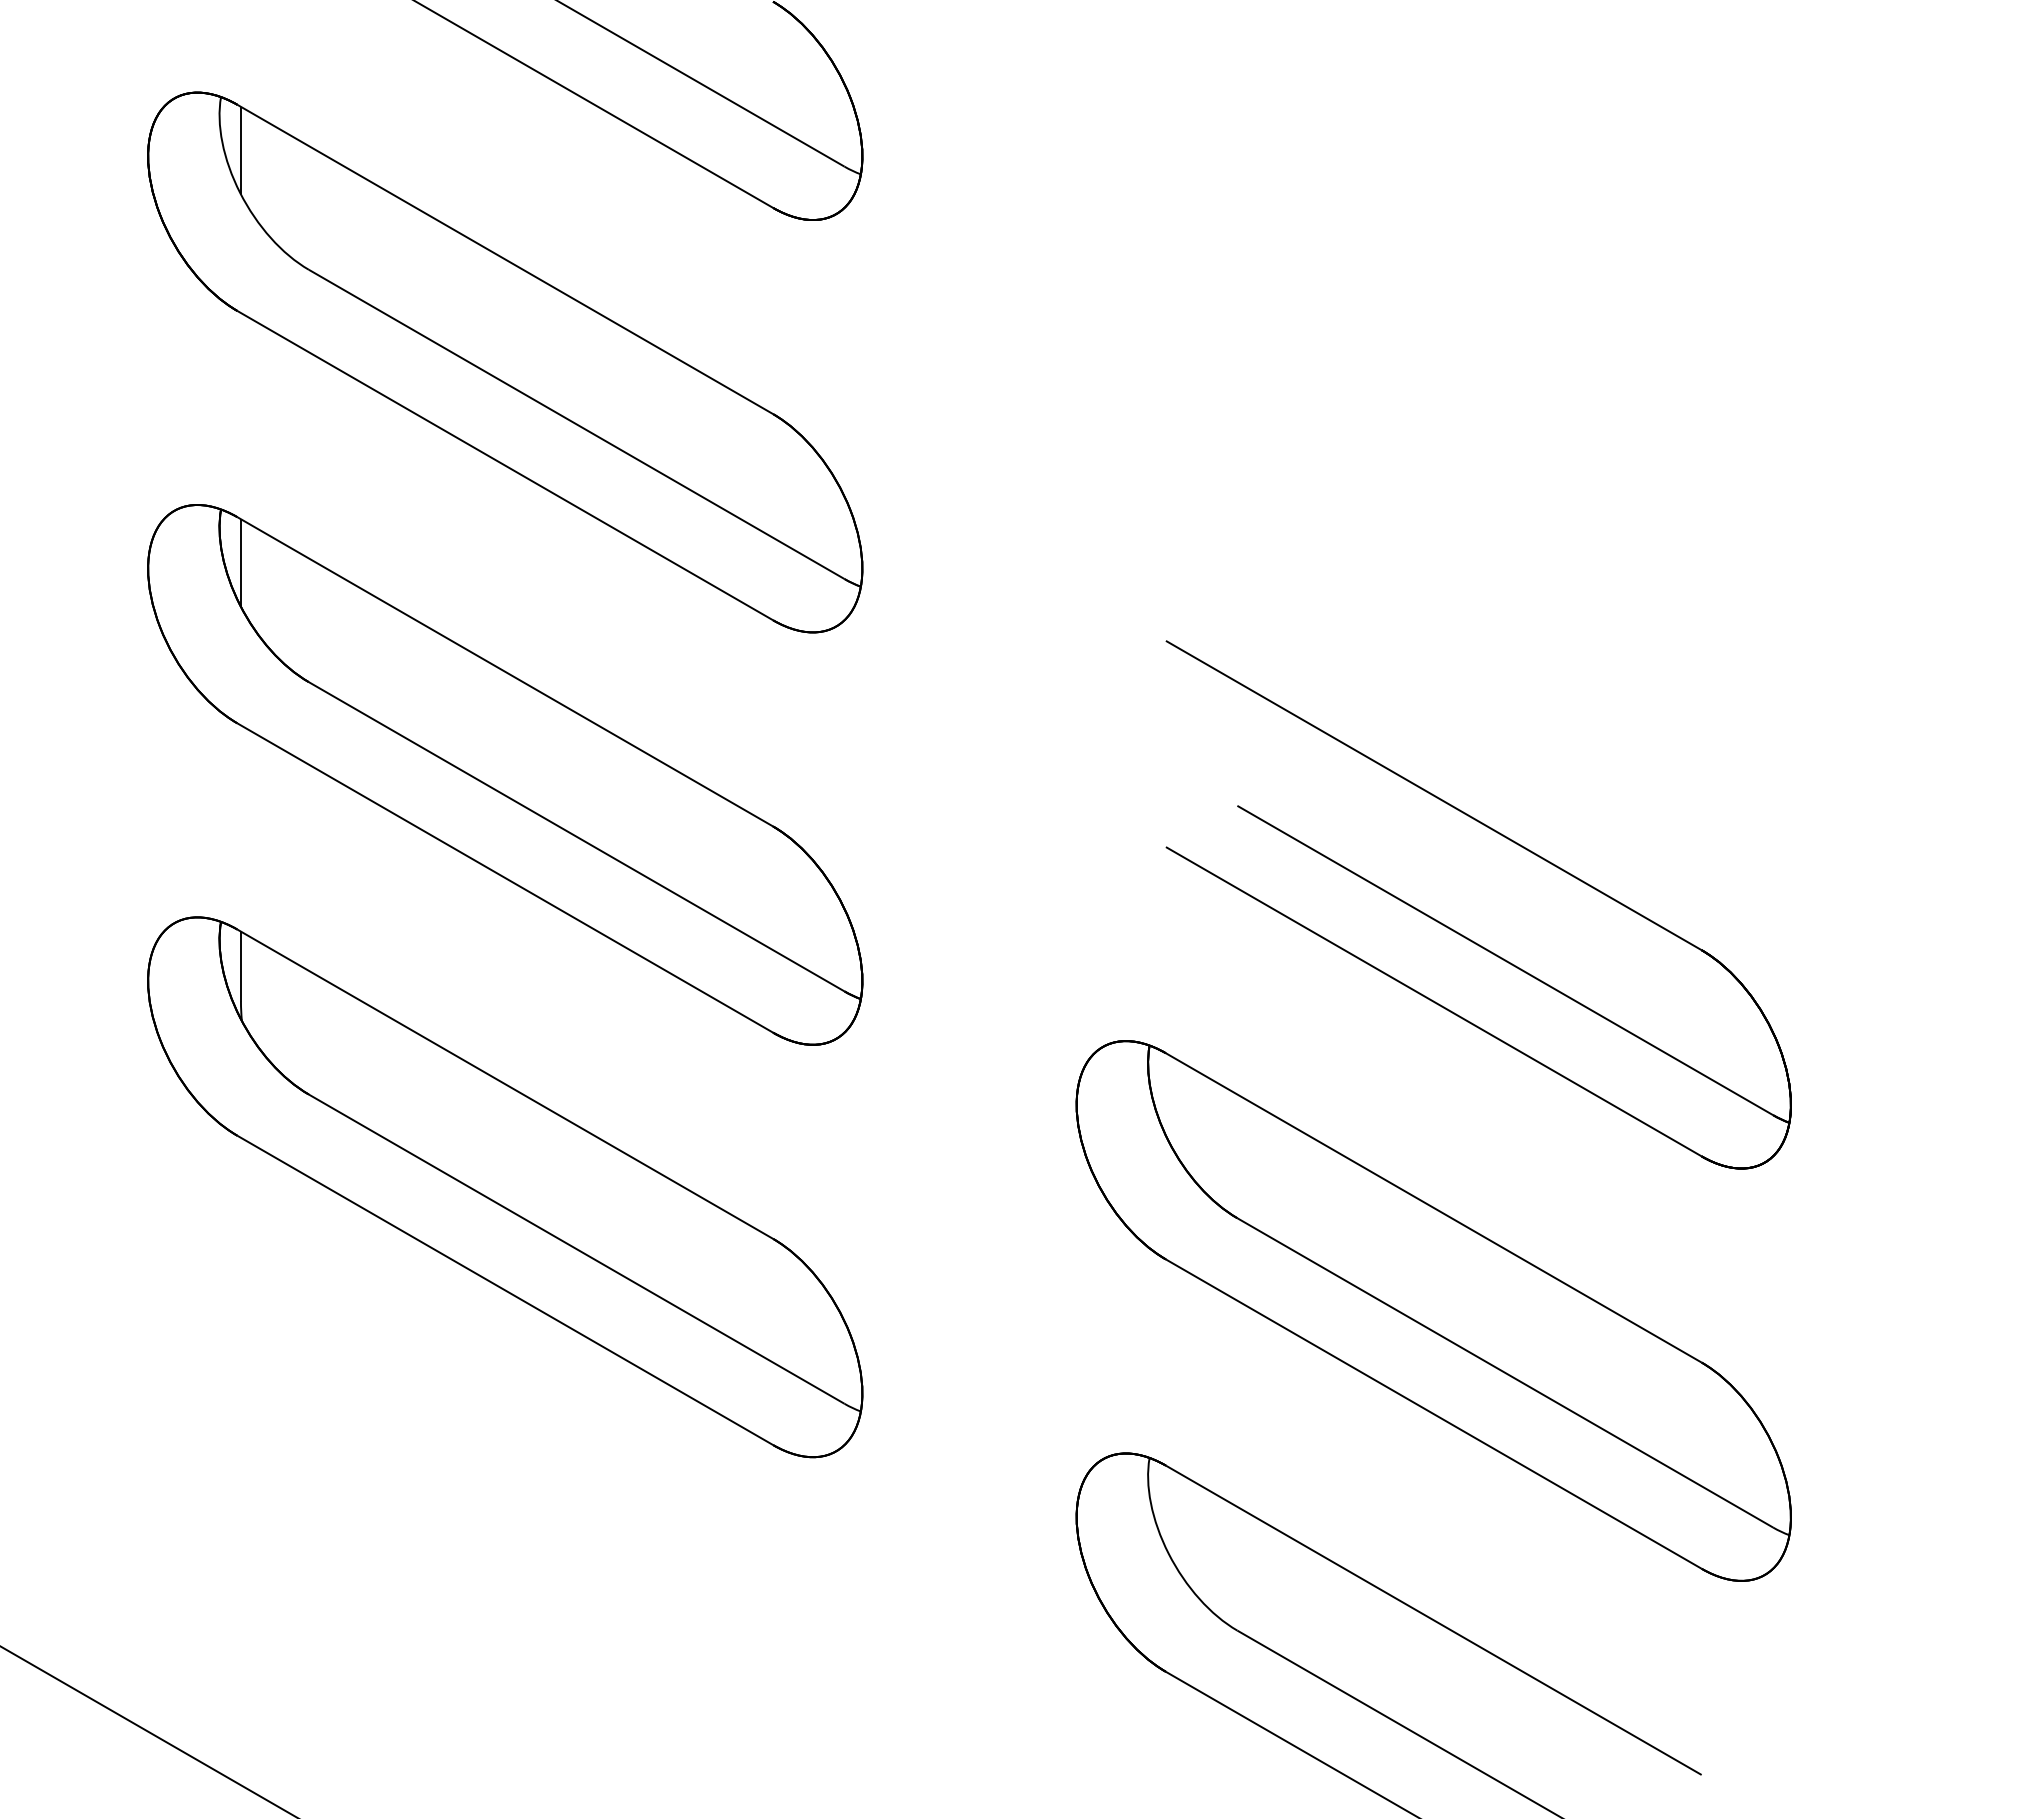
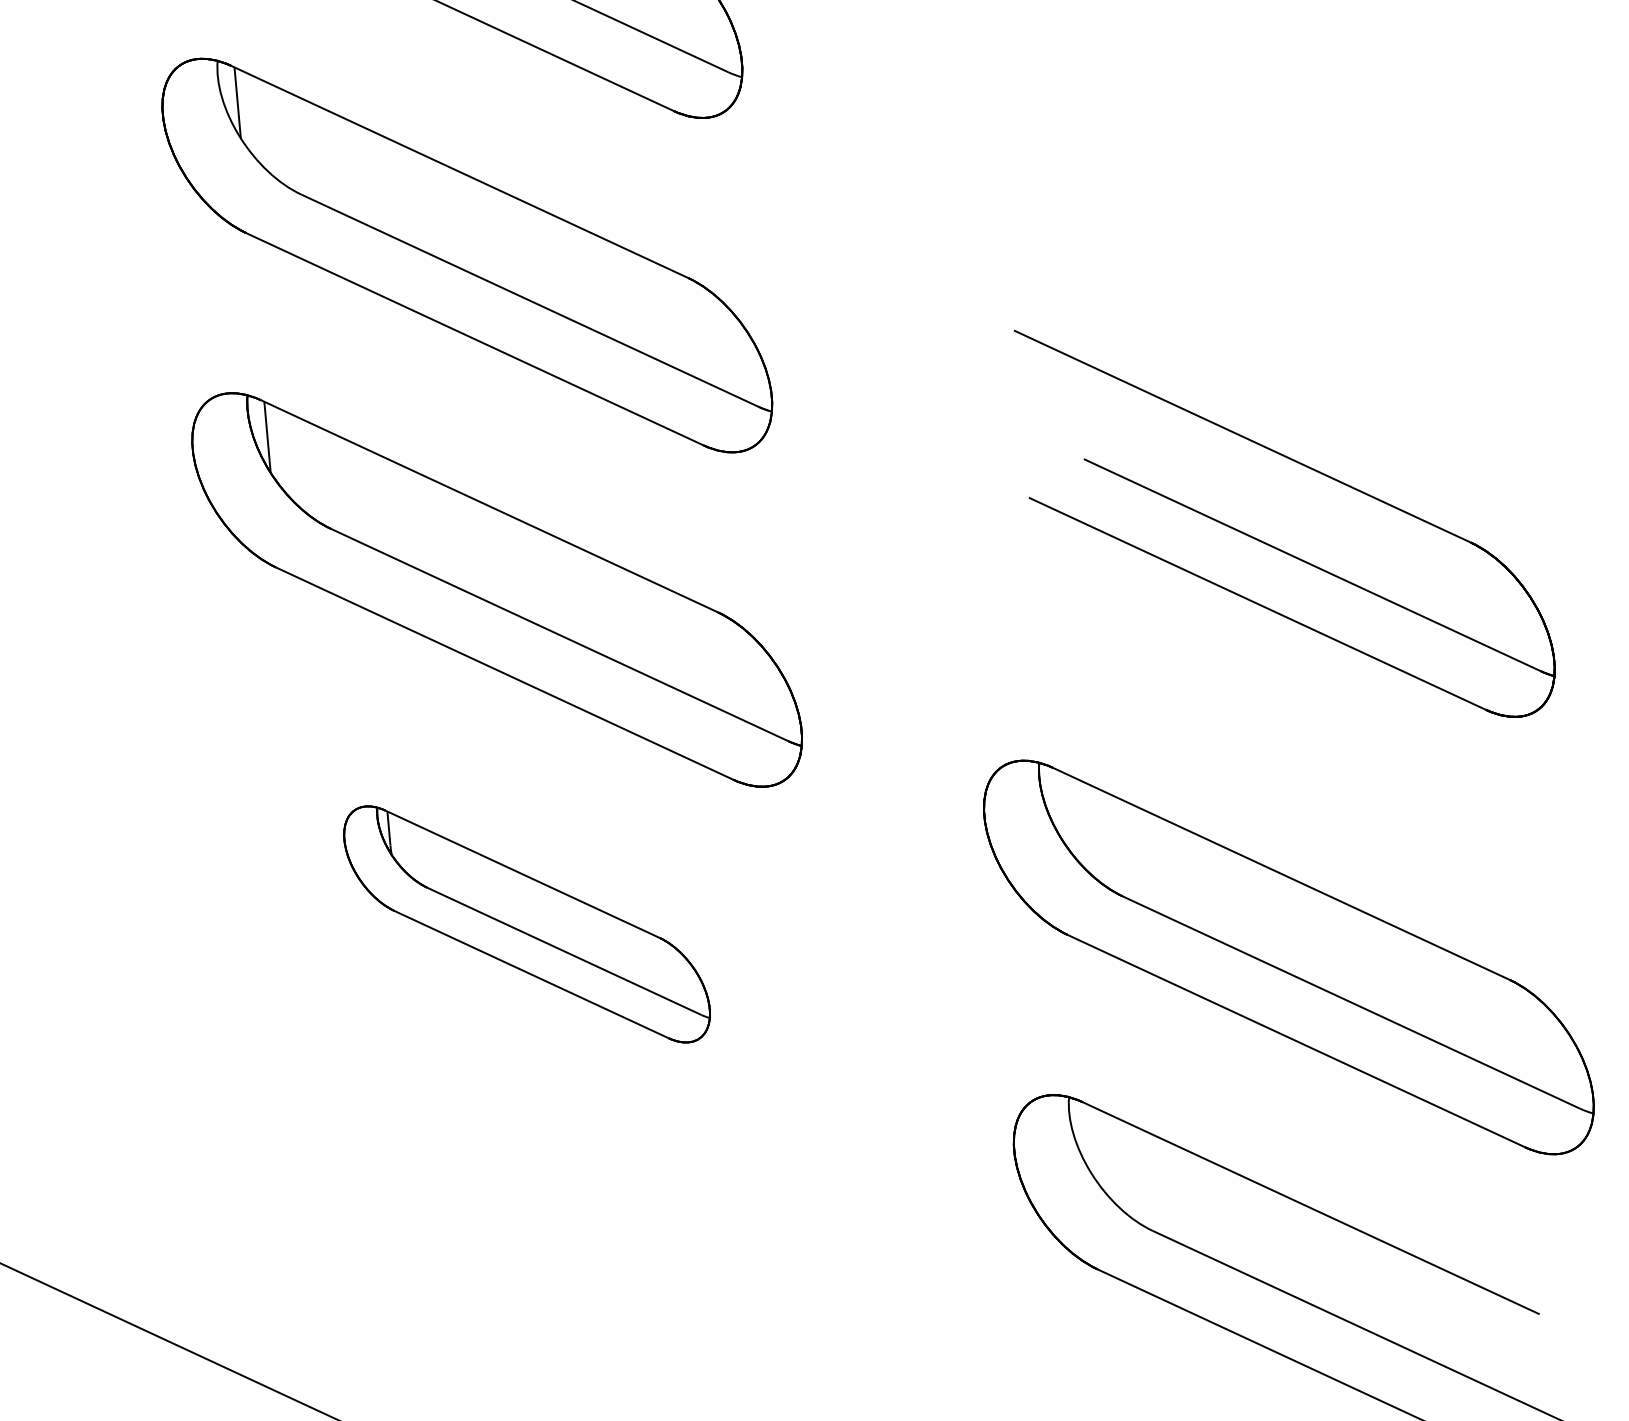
part: (1462, 934) -> (1275, 547), moved
part: (505, 1187) -> (527, 924), size x0.6

